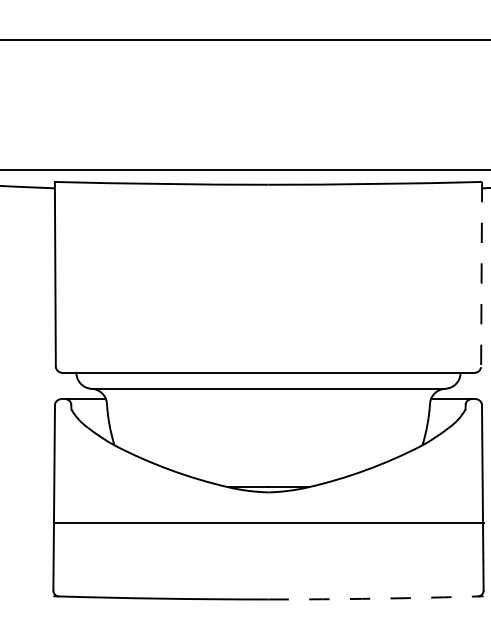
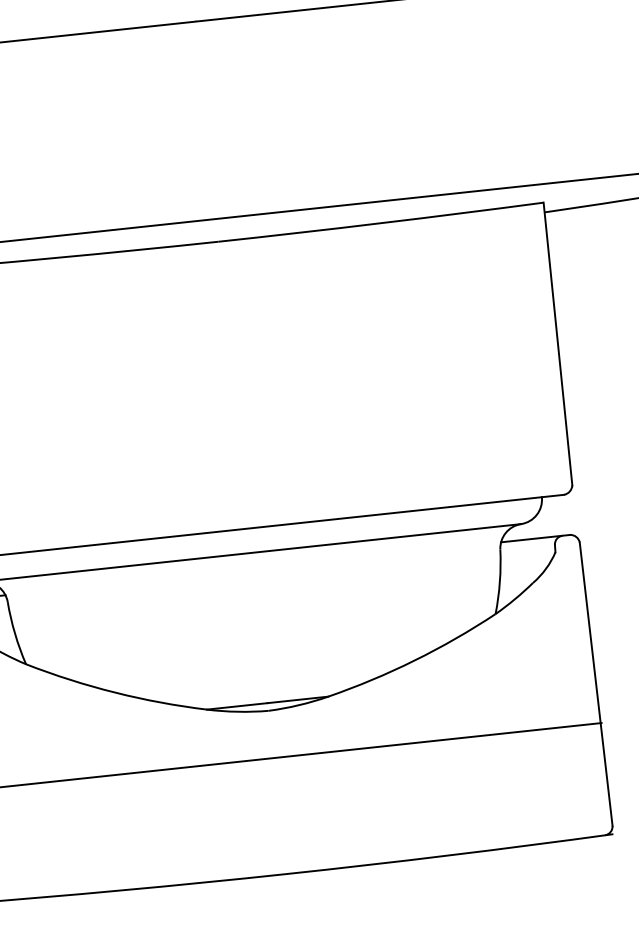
line: (481, 274) -> (557, 343), dashed -> solid
arc: (376, 598) -> (450, 855), dashed -> solid

